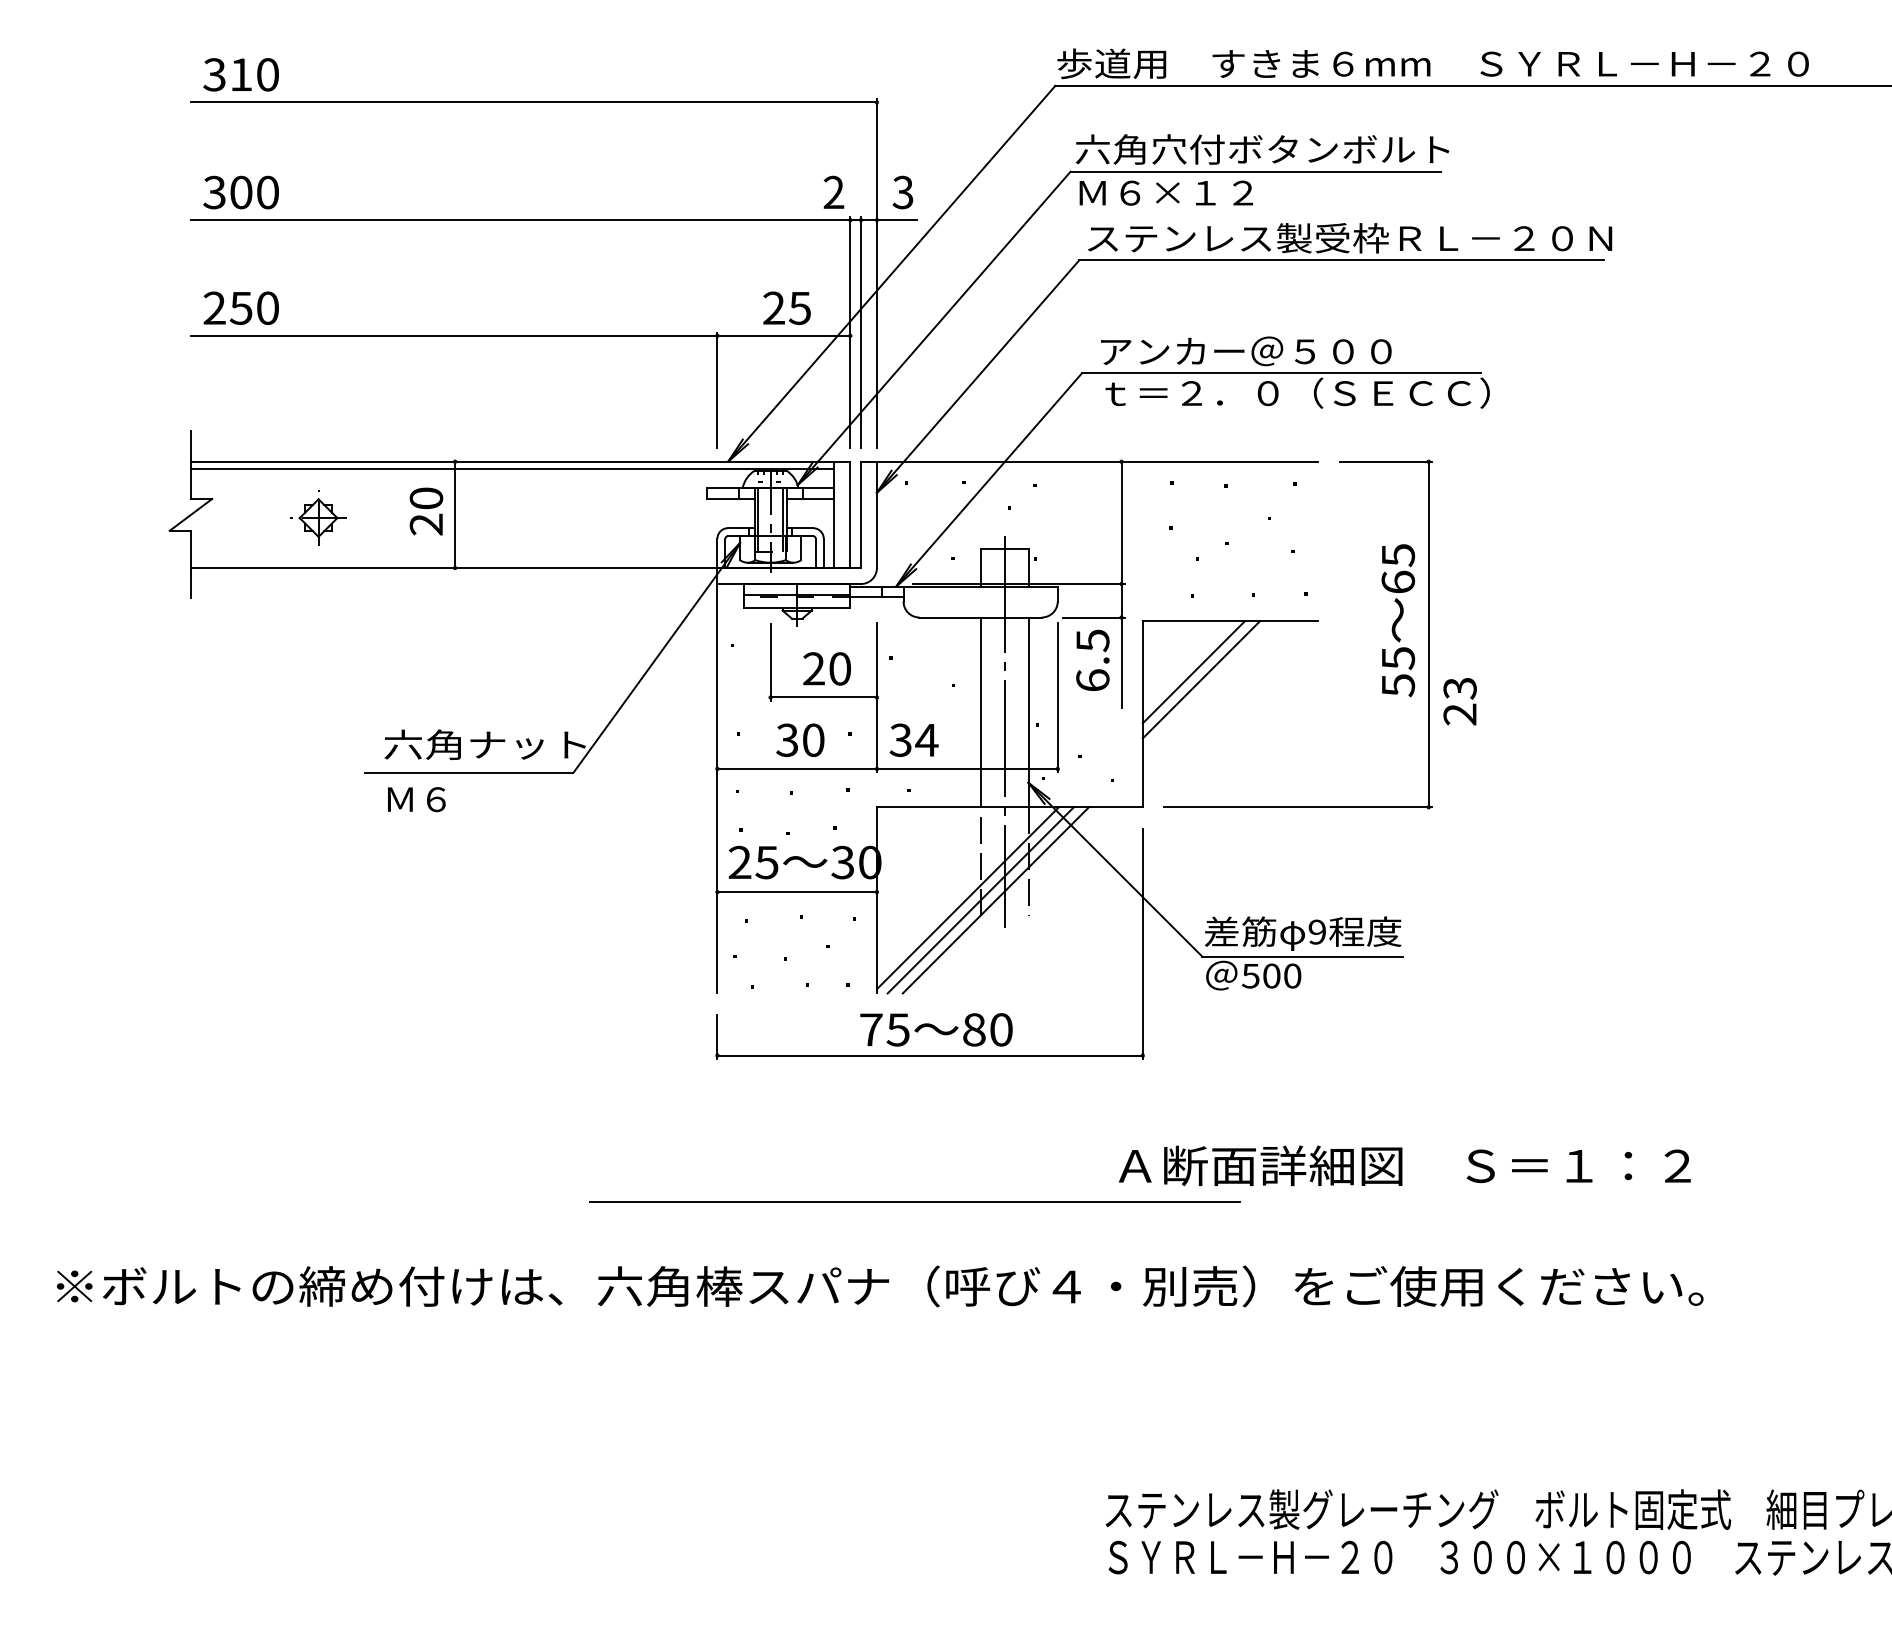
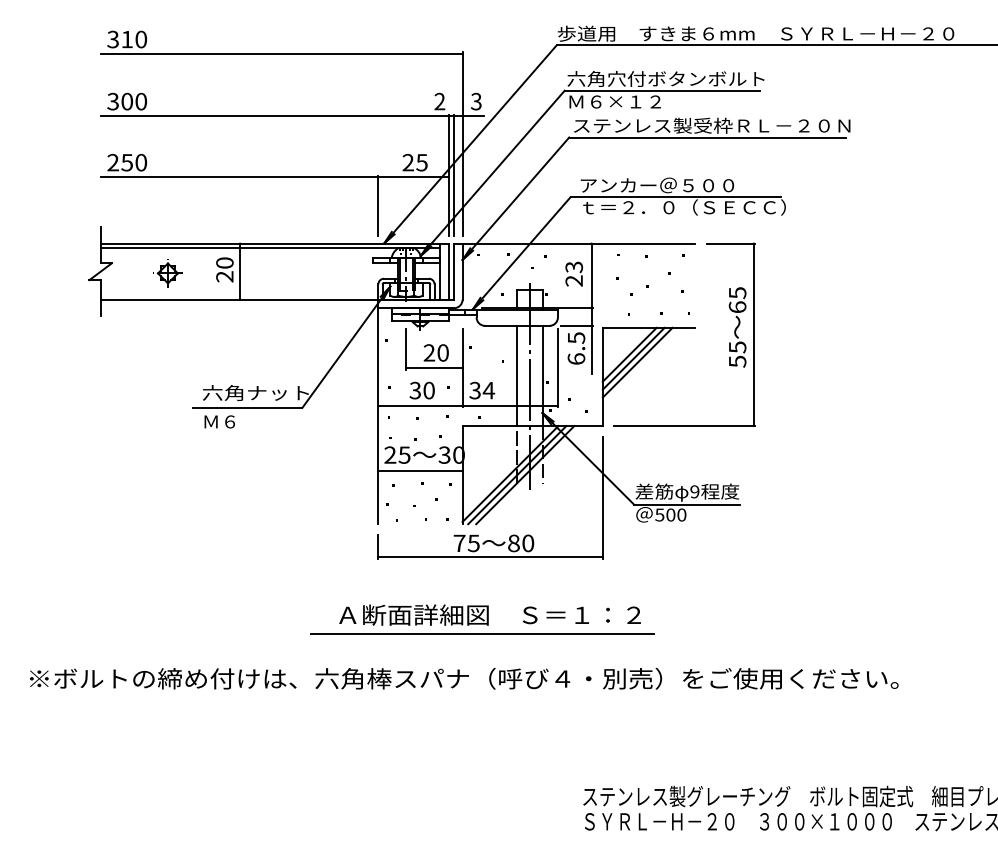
line: (1208, 686) -> (637, 362), added
text: (1458, 700) -> (573, 273), moved
text: (1403, 1164) -> (489, 614), moved

